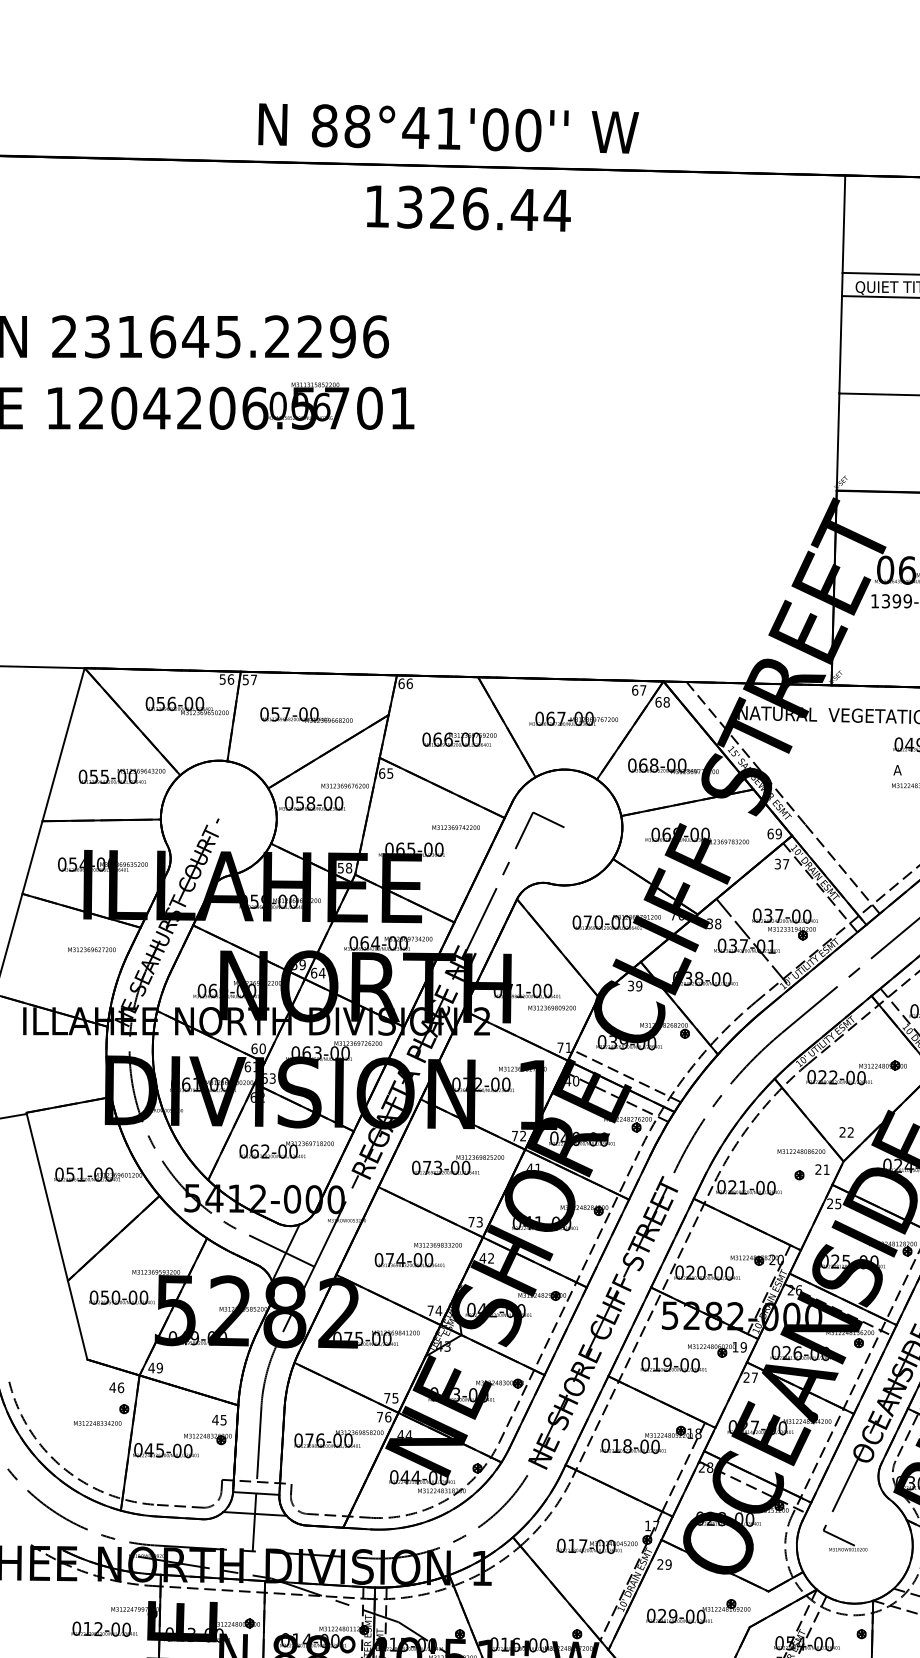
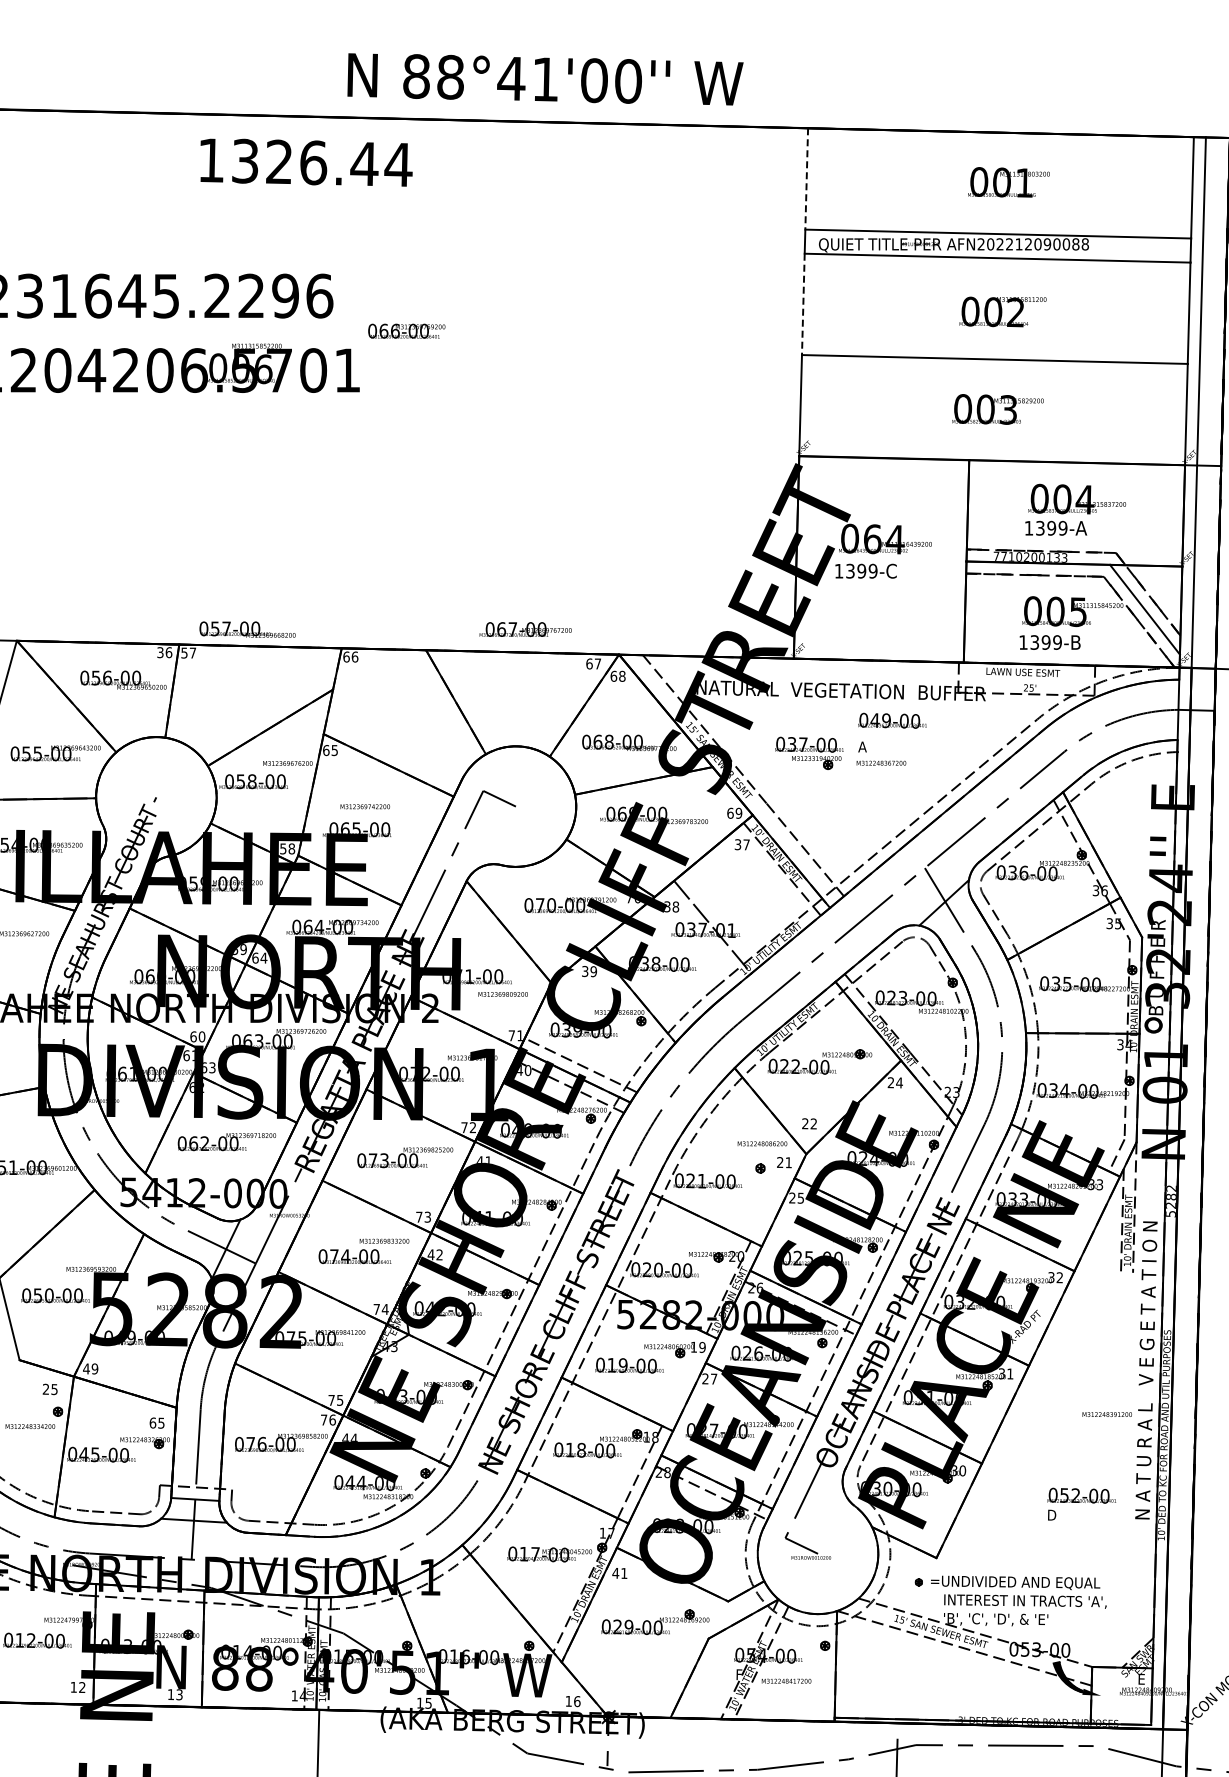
text: (448, 128) -> (545, 79), moved
text: (468, 208) -> (306, 162), moved
line: (843, 223) -> (806, 178), solid -> dashed
line: (840, 344) -> (803, 304), solid -> dashed
text: (222, 679) -> (160, 652), 56 -> 36
text: (306, 714) -> (247, 629), moved
text: (573, 718) -> (525, 629), moved
text: (459, 738) -> (406, 330), moved
text: (455, 827) -> (364, 806), moved
part: (785, 923) -> (809, 752), moved
text: (116, 1387) -> (49, 1389), 46 -> 25
text: (215, 1419) -> (152, 1422), 45 -> 65
text: (663, 1564) -> (619, 1573), 29 -> 41

